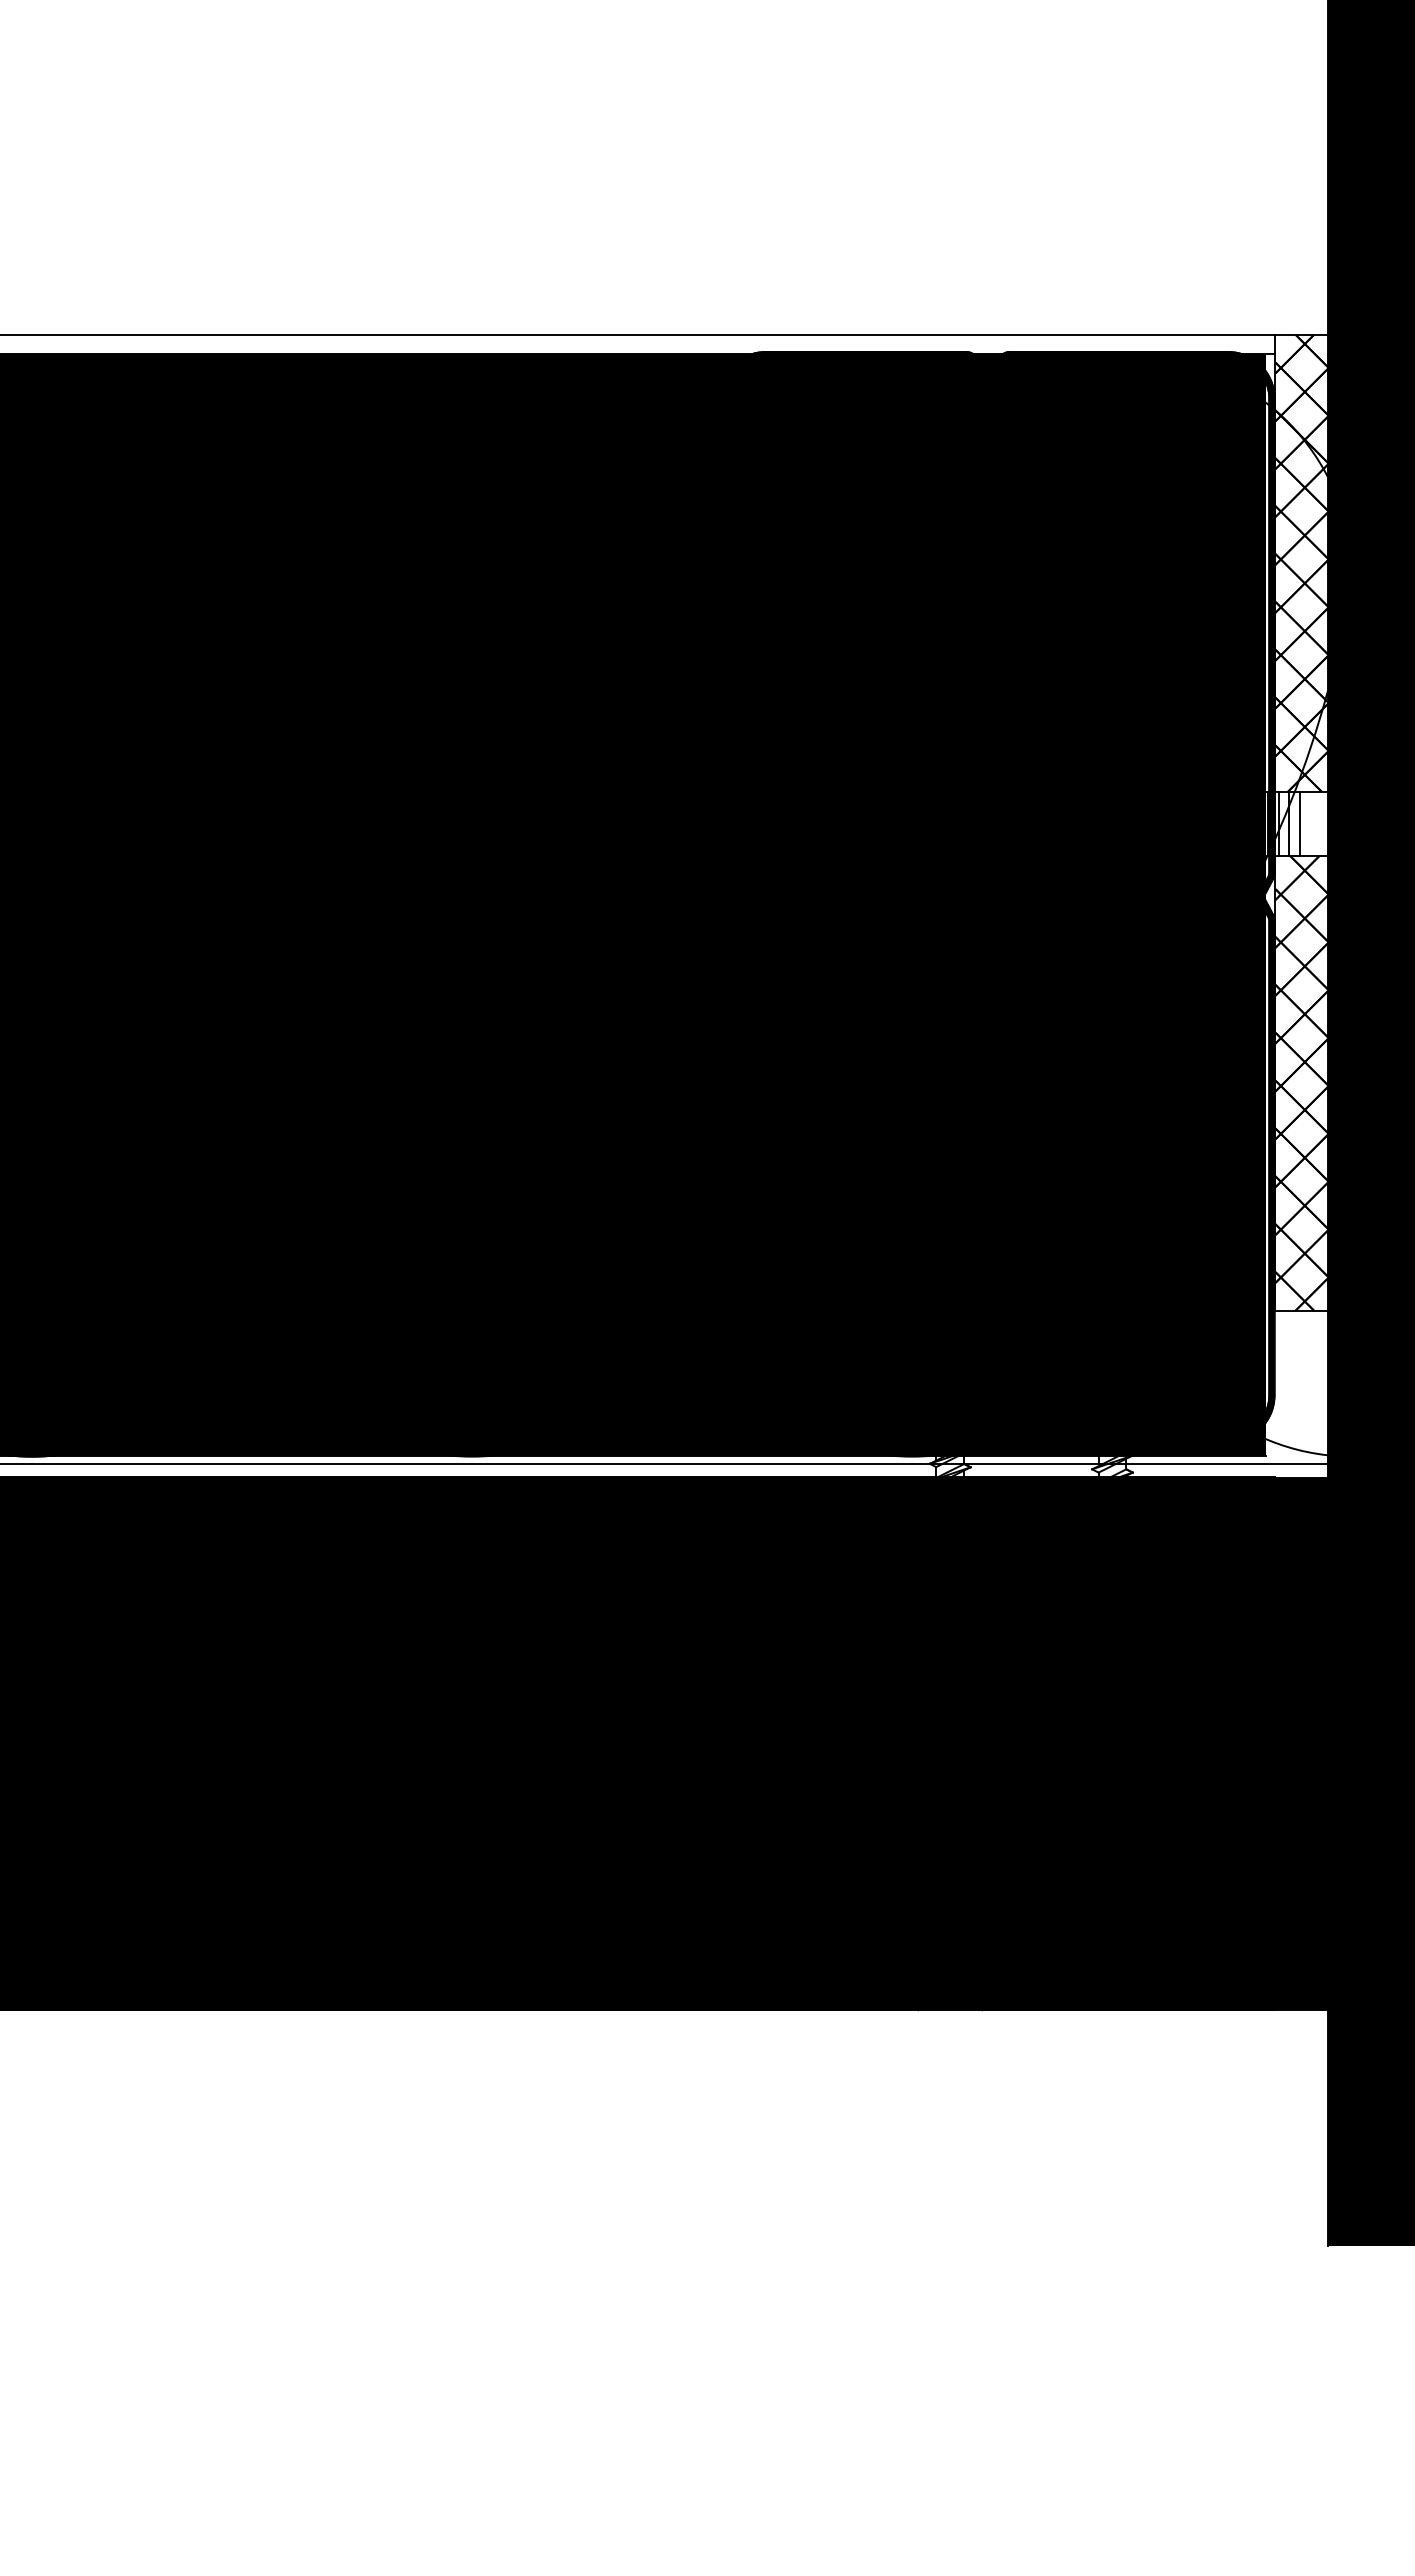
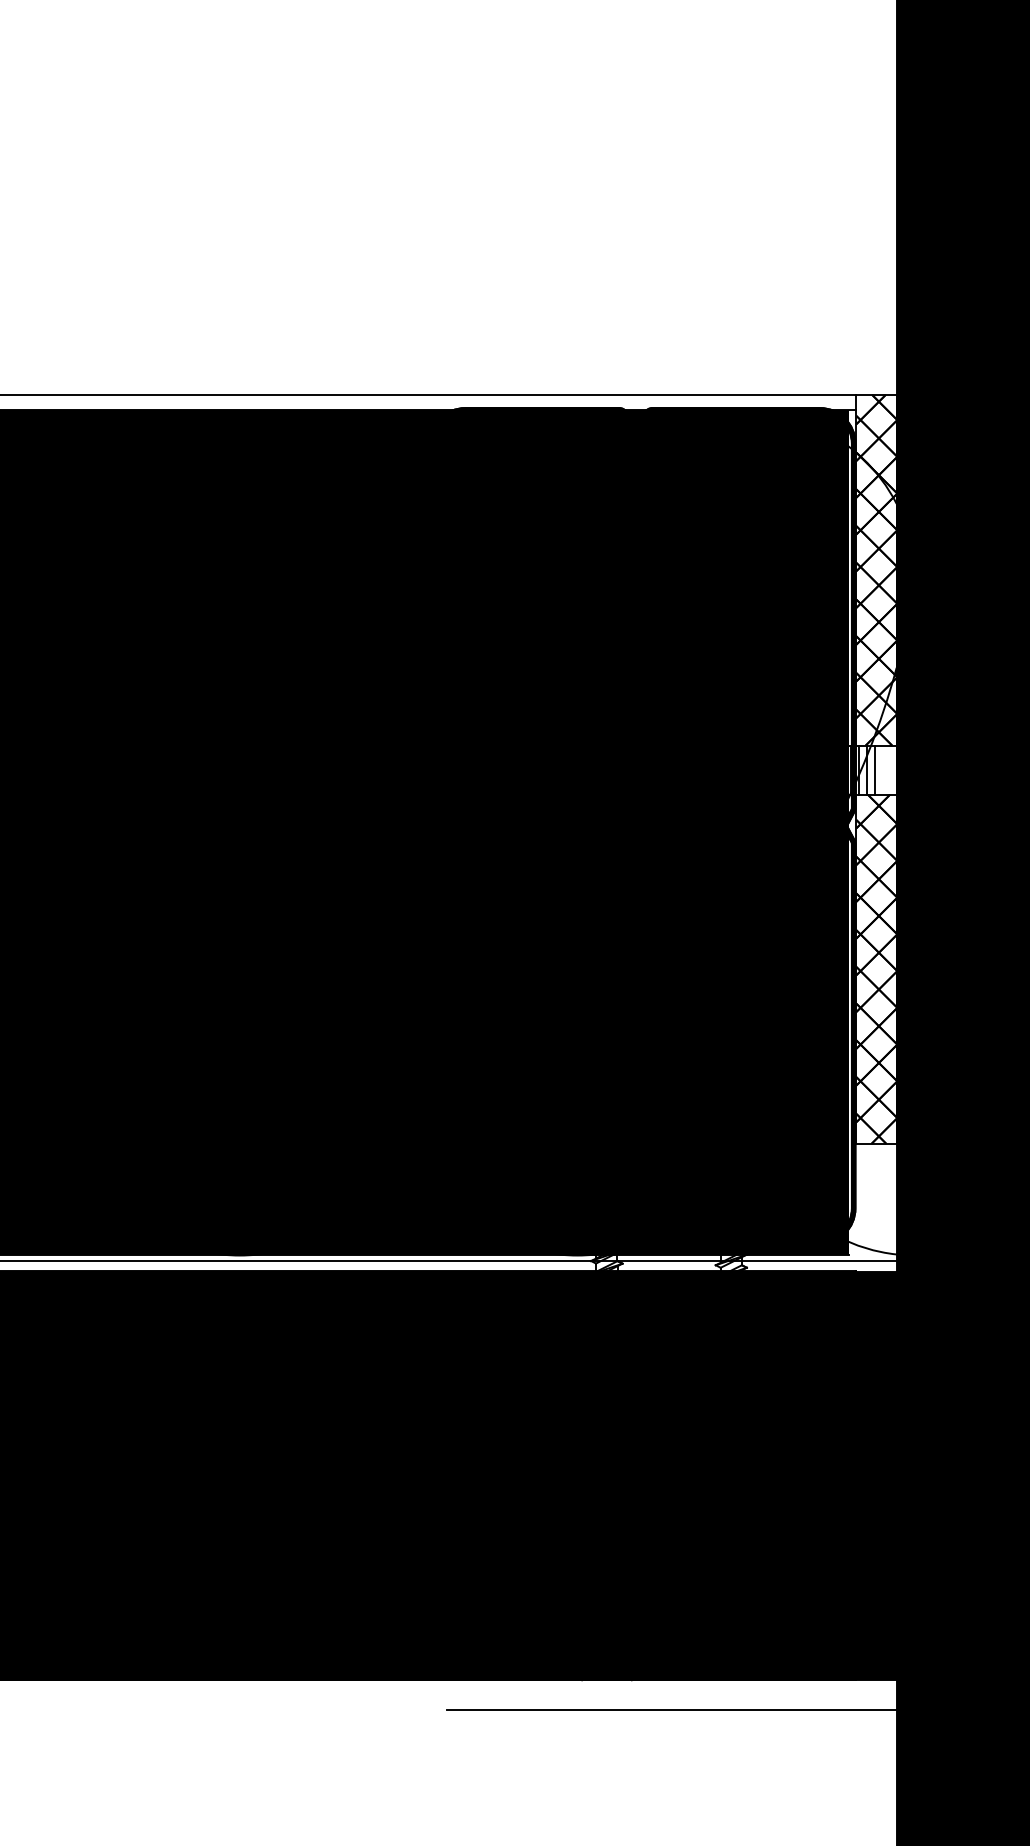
line: (1035, 2048) -> (672, 1709), added

